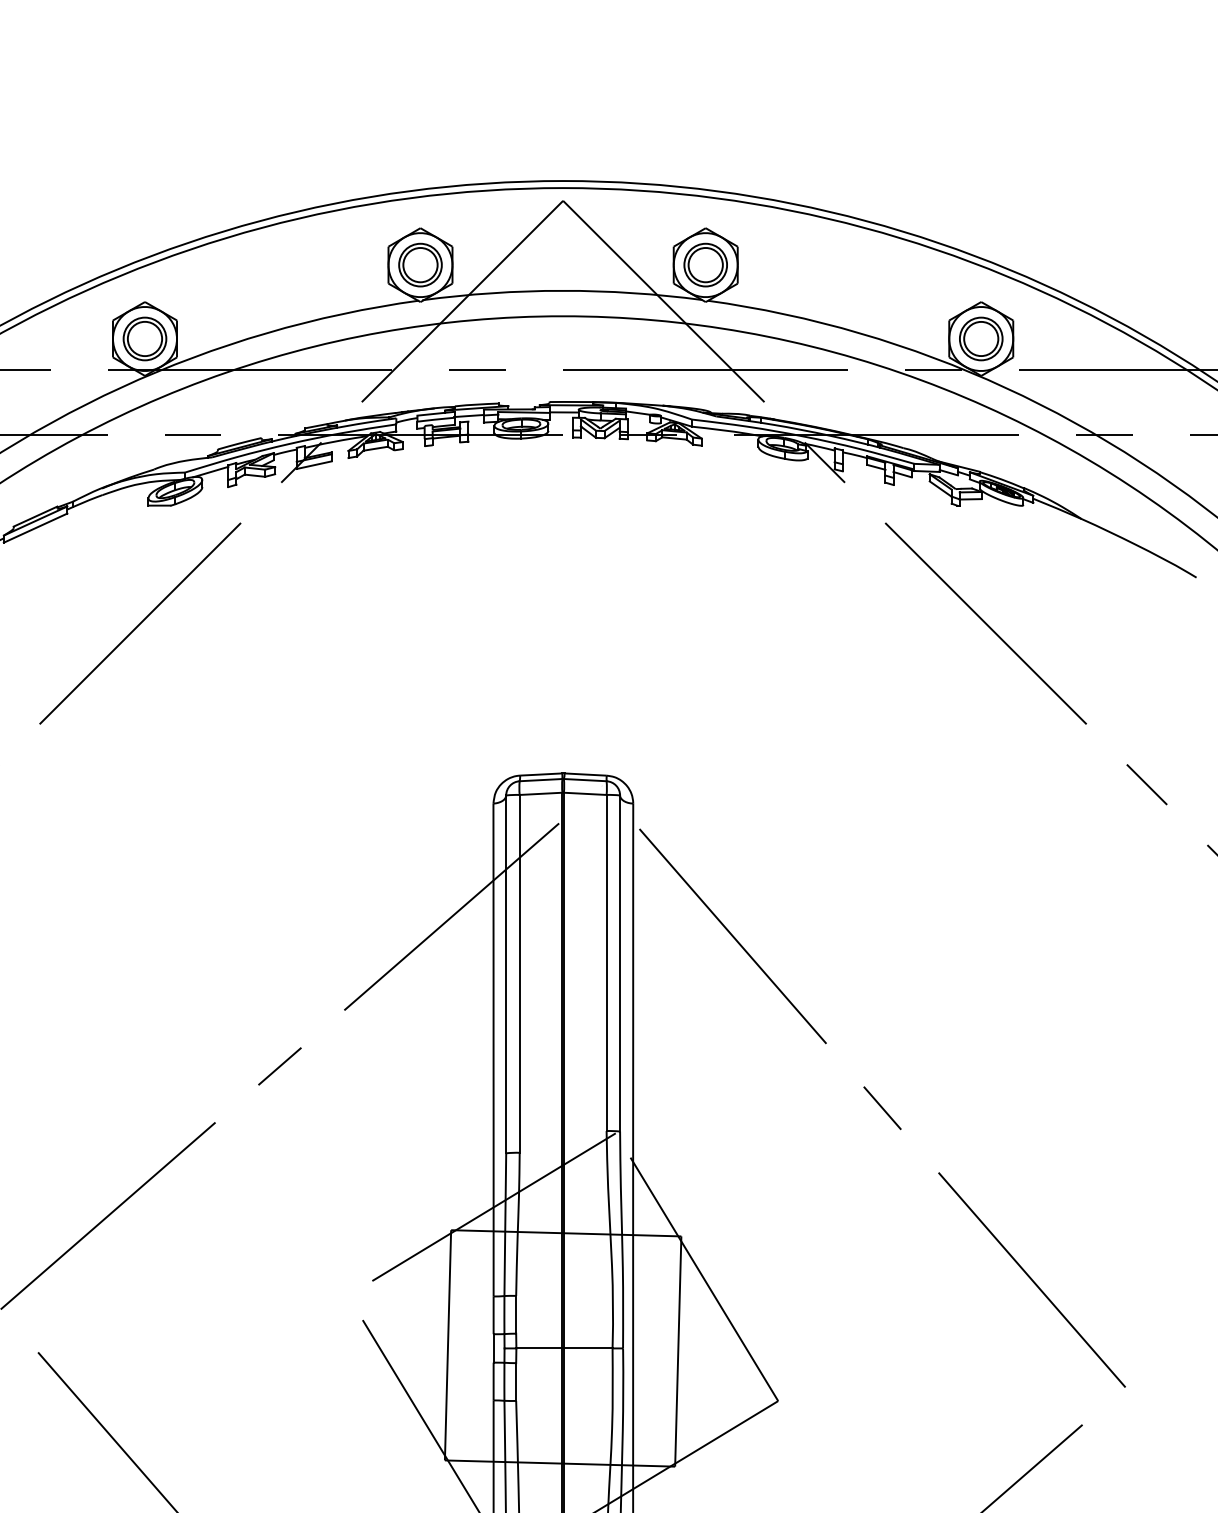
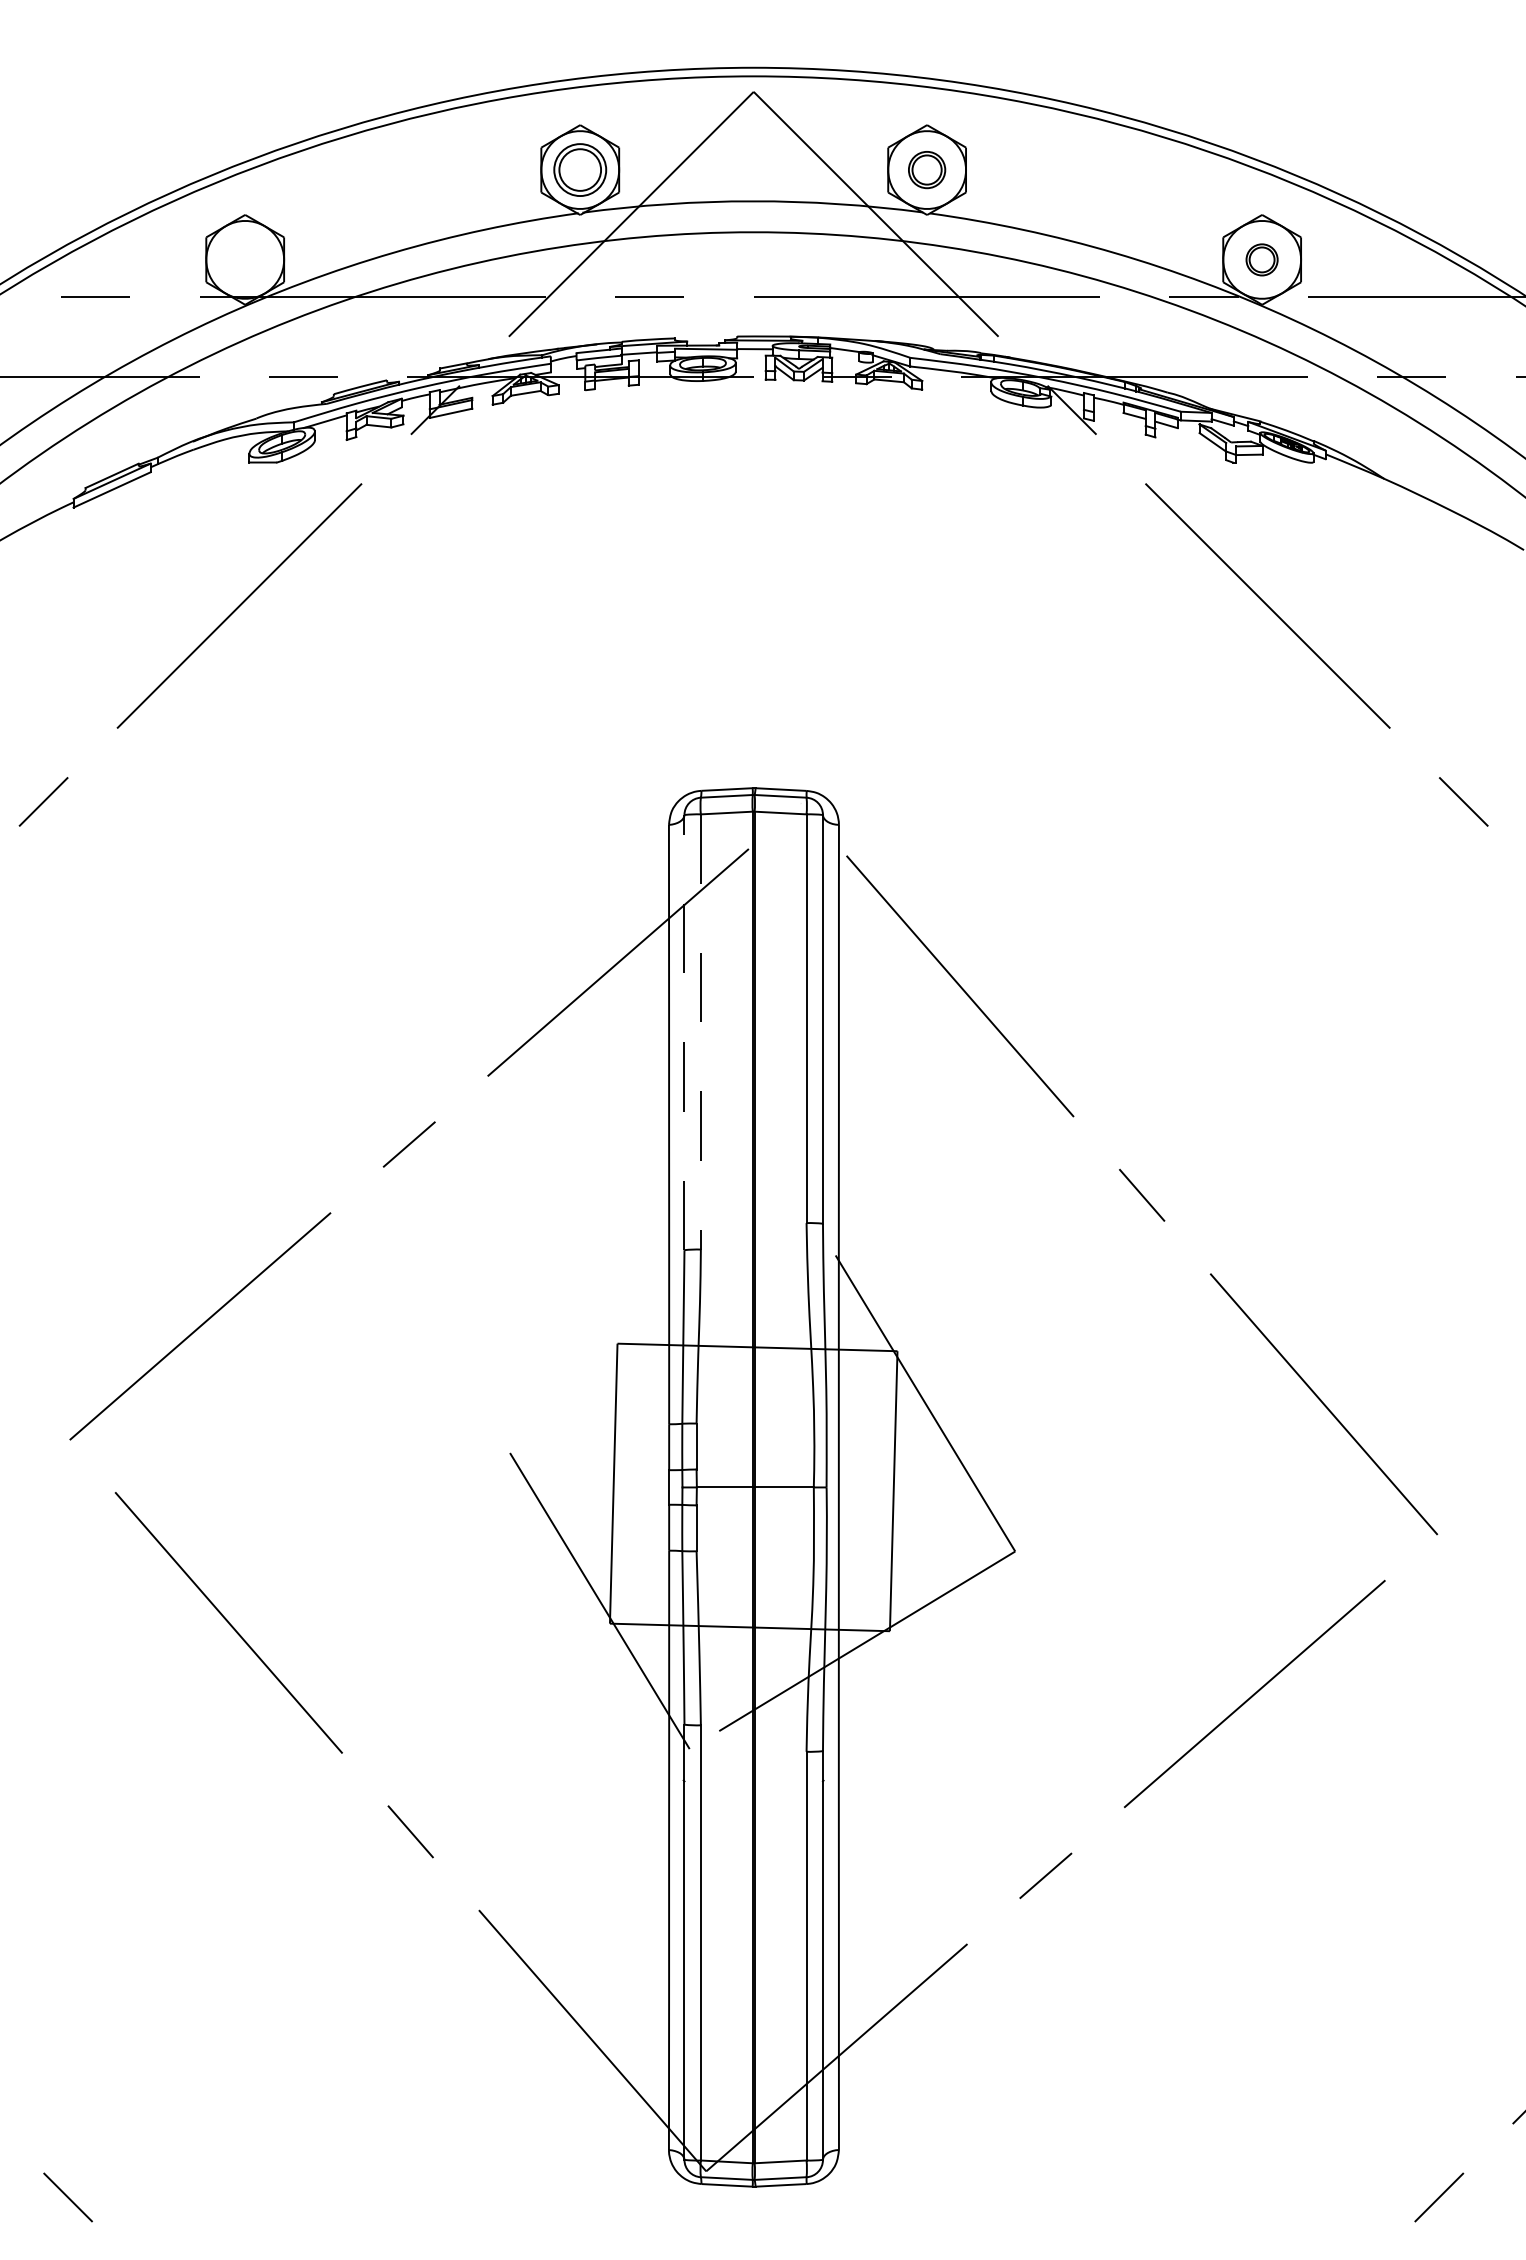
part: (705, 264) -> (926, 169), size x0.7
part: (145, 338) -> (245, 259), removed
part: (980, 338) -> (1261, 259), size x0.6
line: (519, 973) -> (700, 1031), solid -> dashed
line: (506, 974) -> (684, 1032), solid -> dashed
line: (481, 1214) -> (654, 1324), removed

